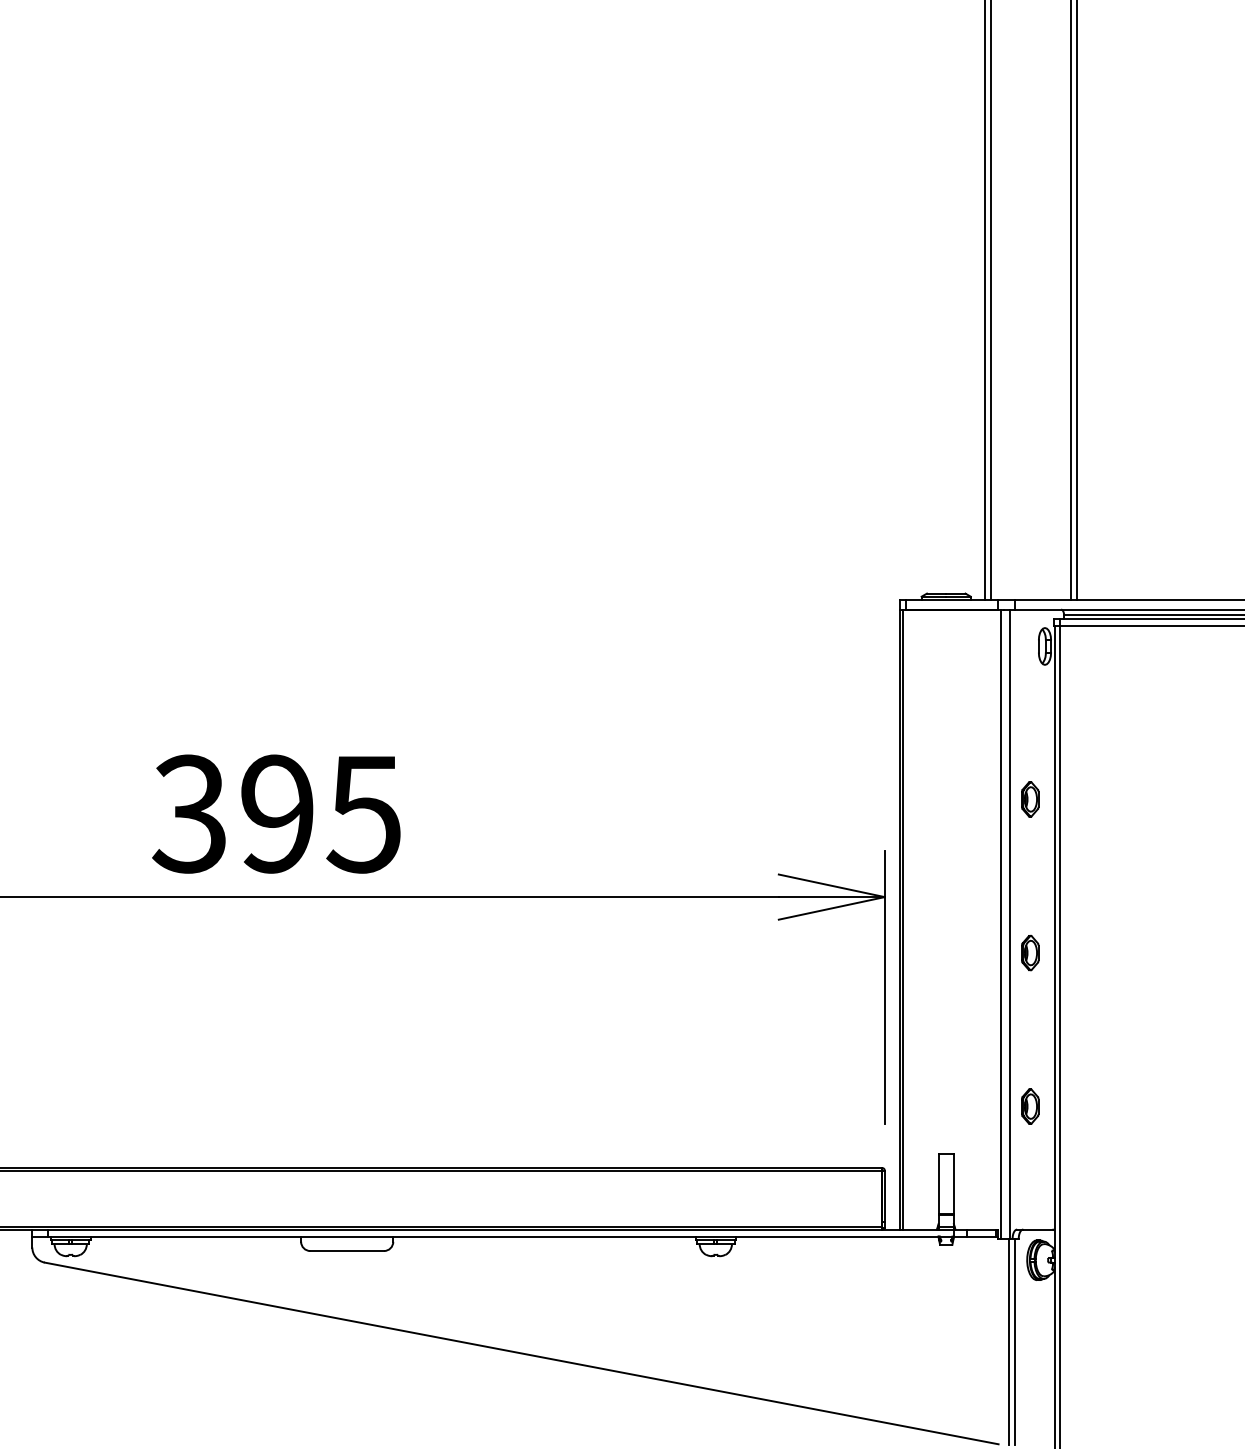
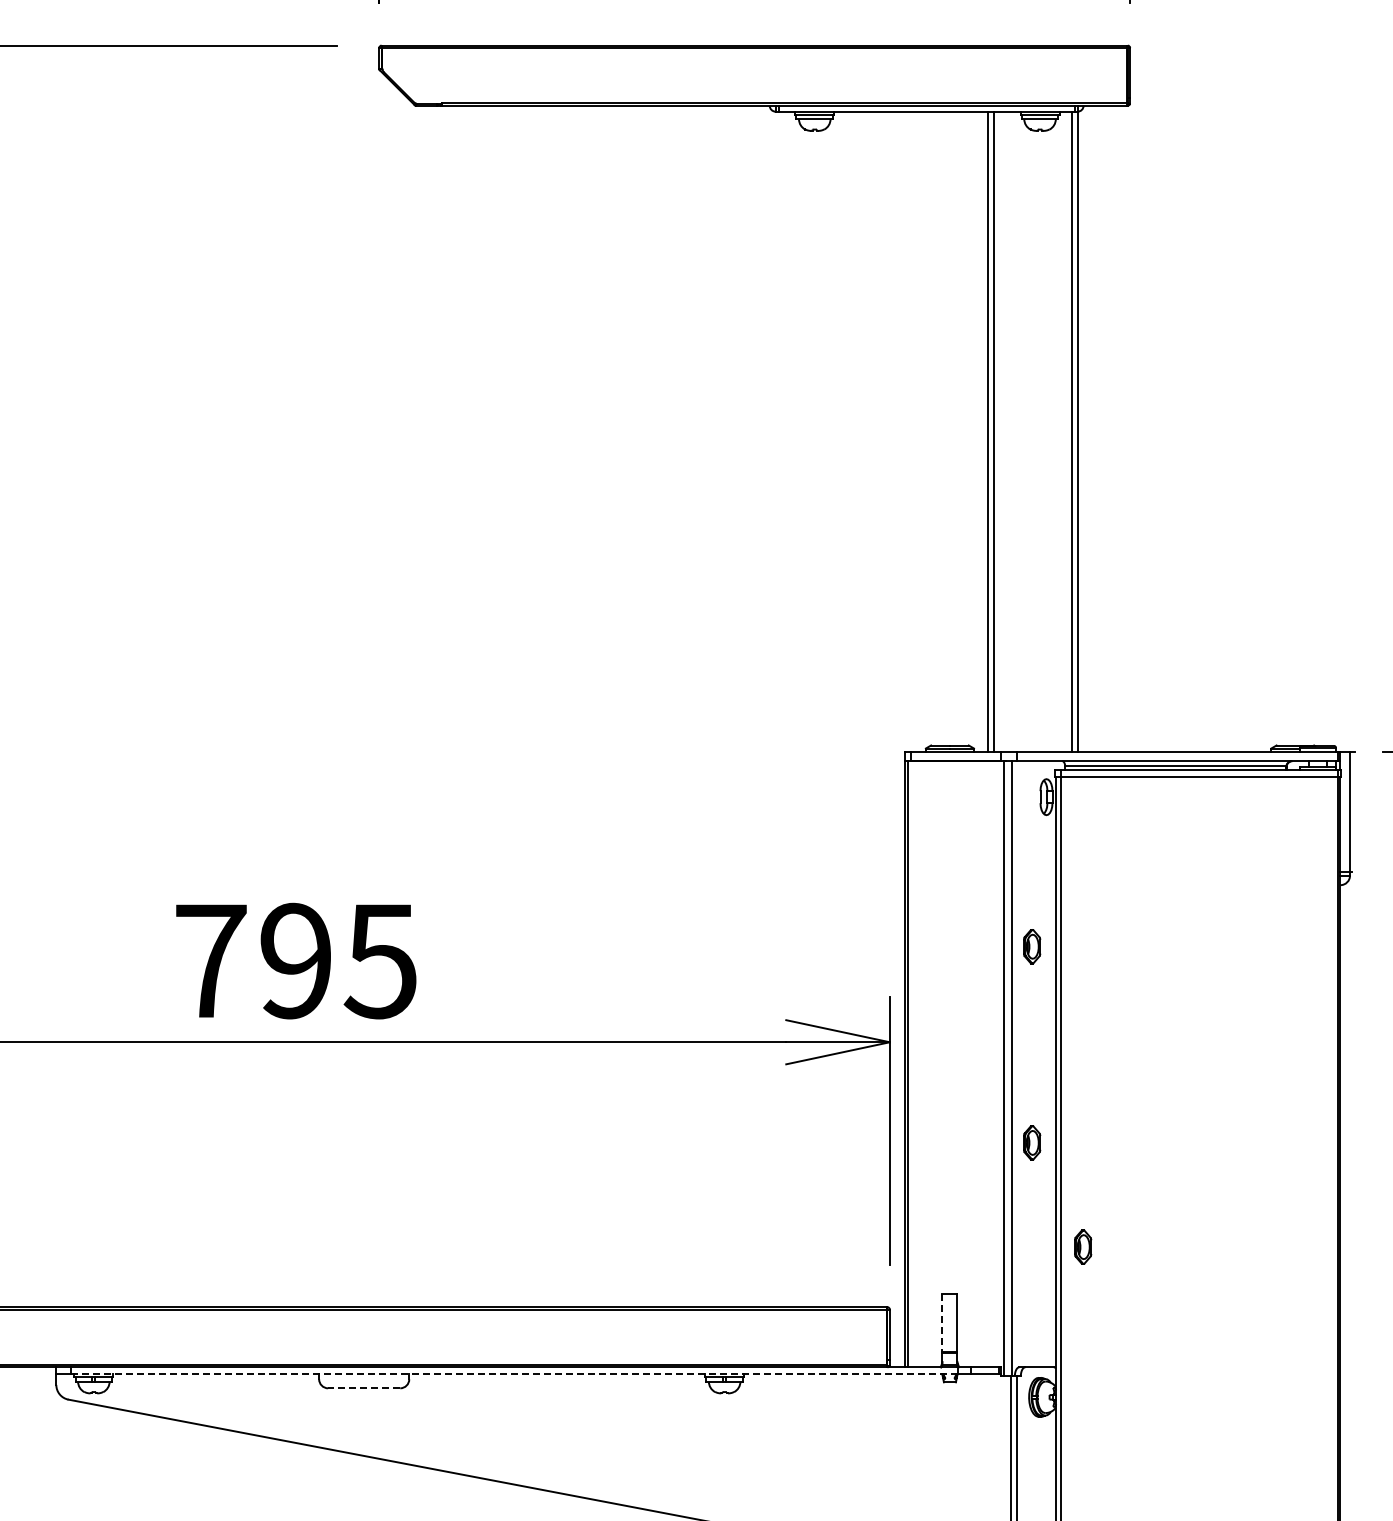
text: (188, 813) -> (209, 960), 395 -> 795
part: (1030, 952) -> (1032, 1142), moved
part: (1030, 1105) -> (1083, 1246), moved
line: (938, 1184) -> (942, 1323), solid -> dashed
line: (501, 1236) -> (515, 1374), solid -> dashed
line: (346, 1251) -> (363, 1388), solid -> dashed

